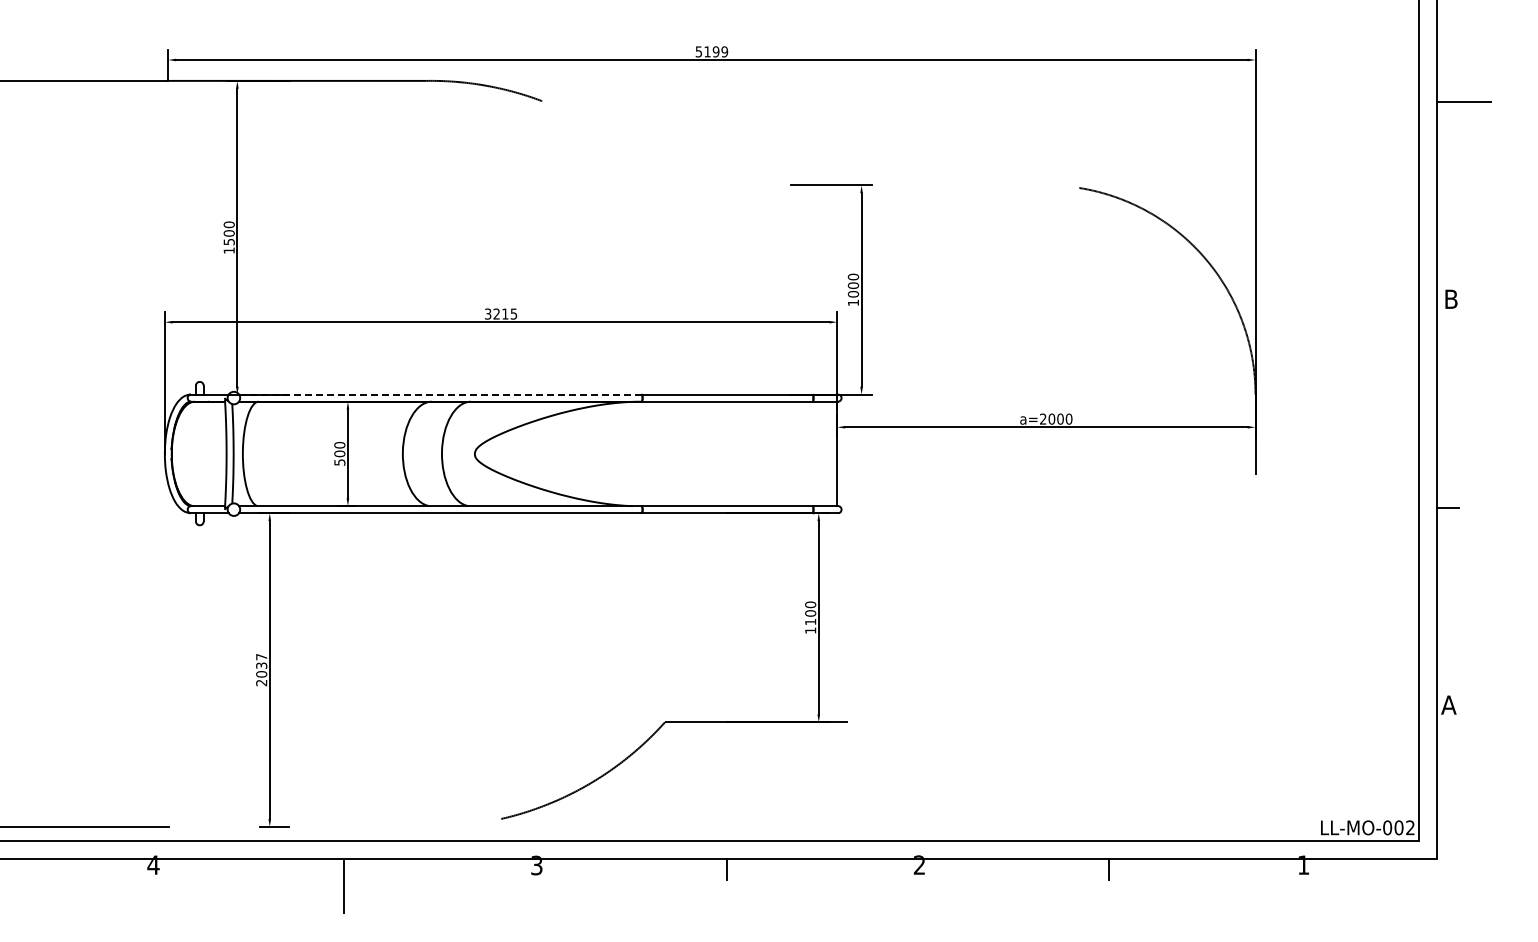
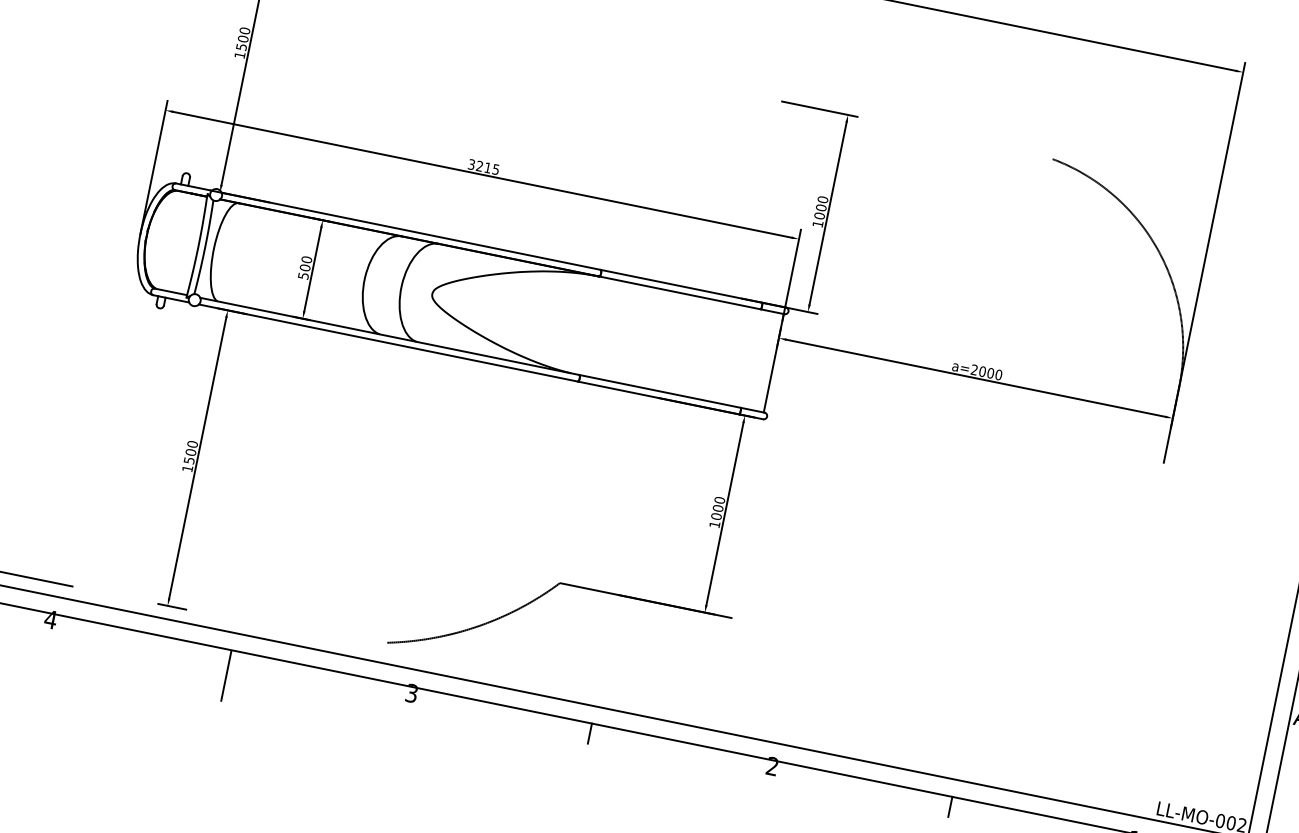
line: (440, 394) -> (411, 231), dashed -> solid
text: (810, 621) -> (716, 516), 1100 -> 1000
text: (261, 669) -> (190, 456), 2037 -> 1500

